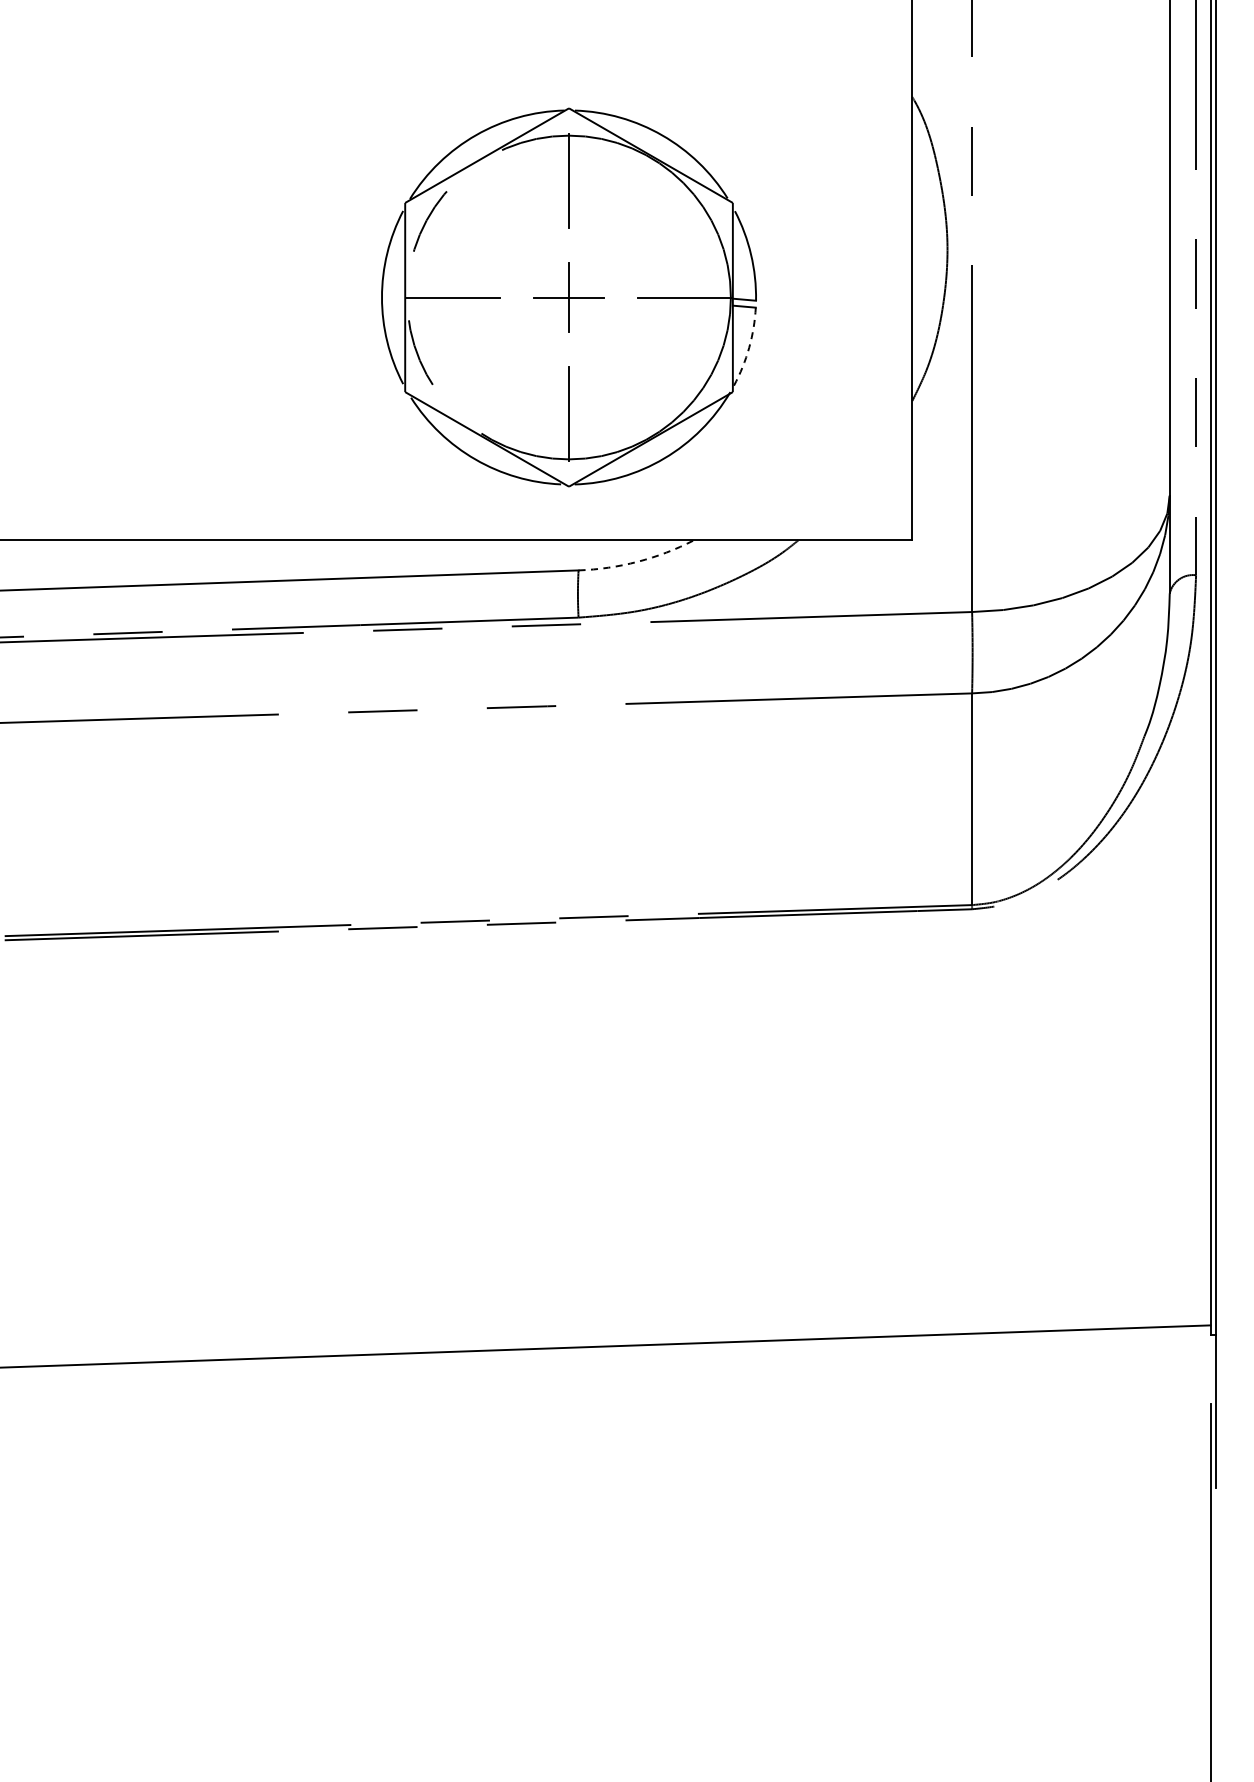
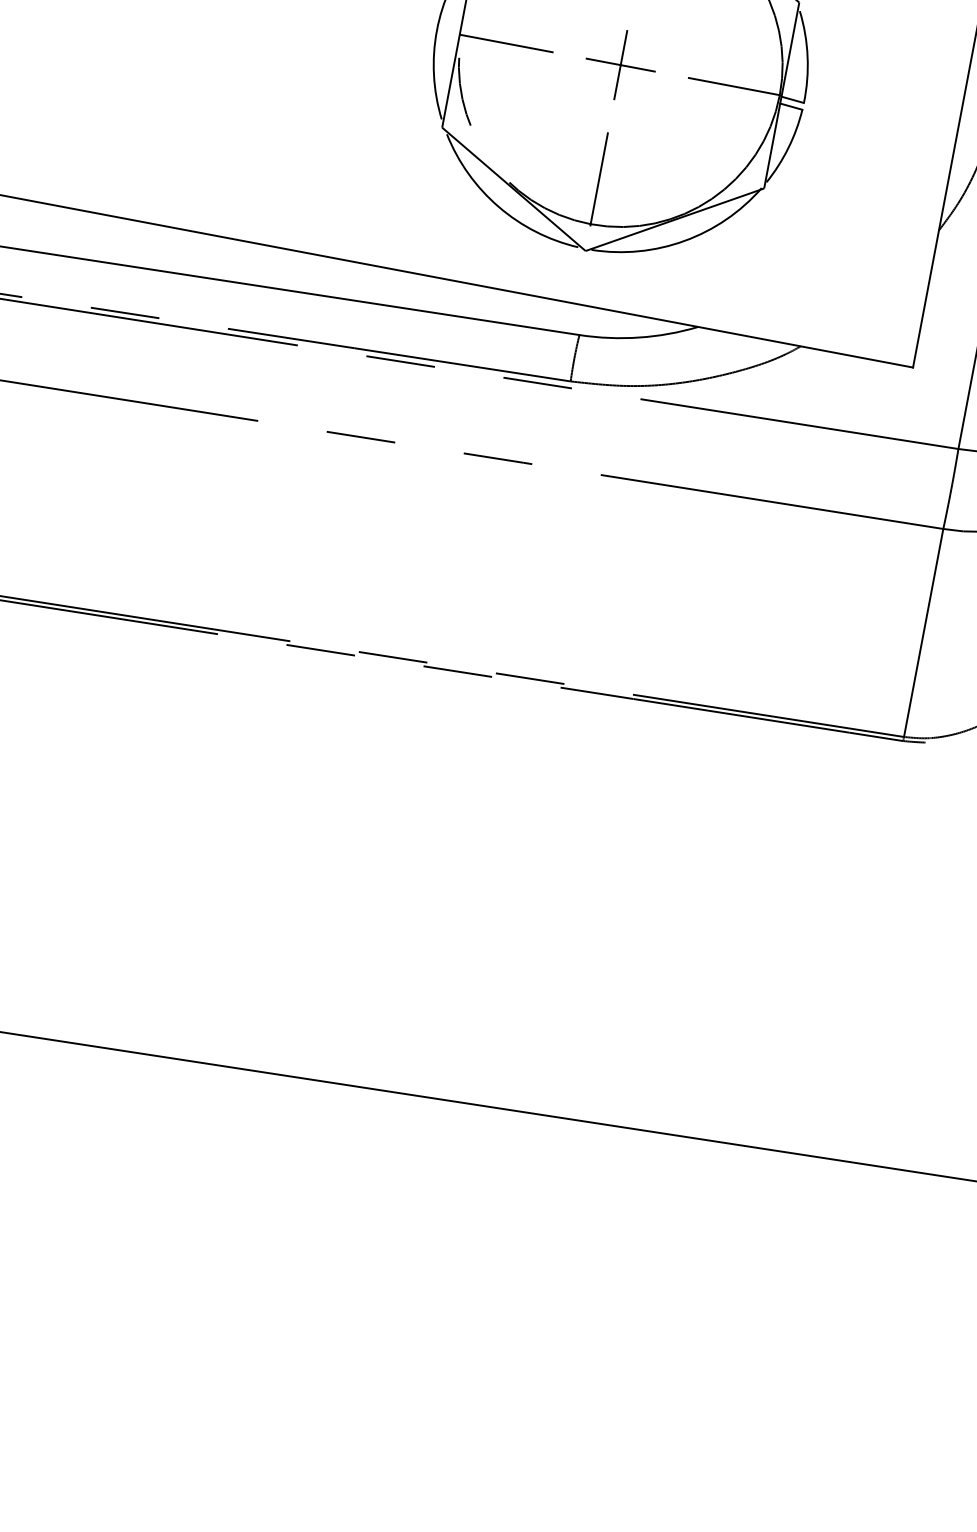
arc: (749, 347) -> (788, 147), dashed -> solid
arc: (637, 561) -> (639, 337), dashed -> solid

